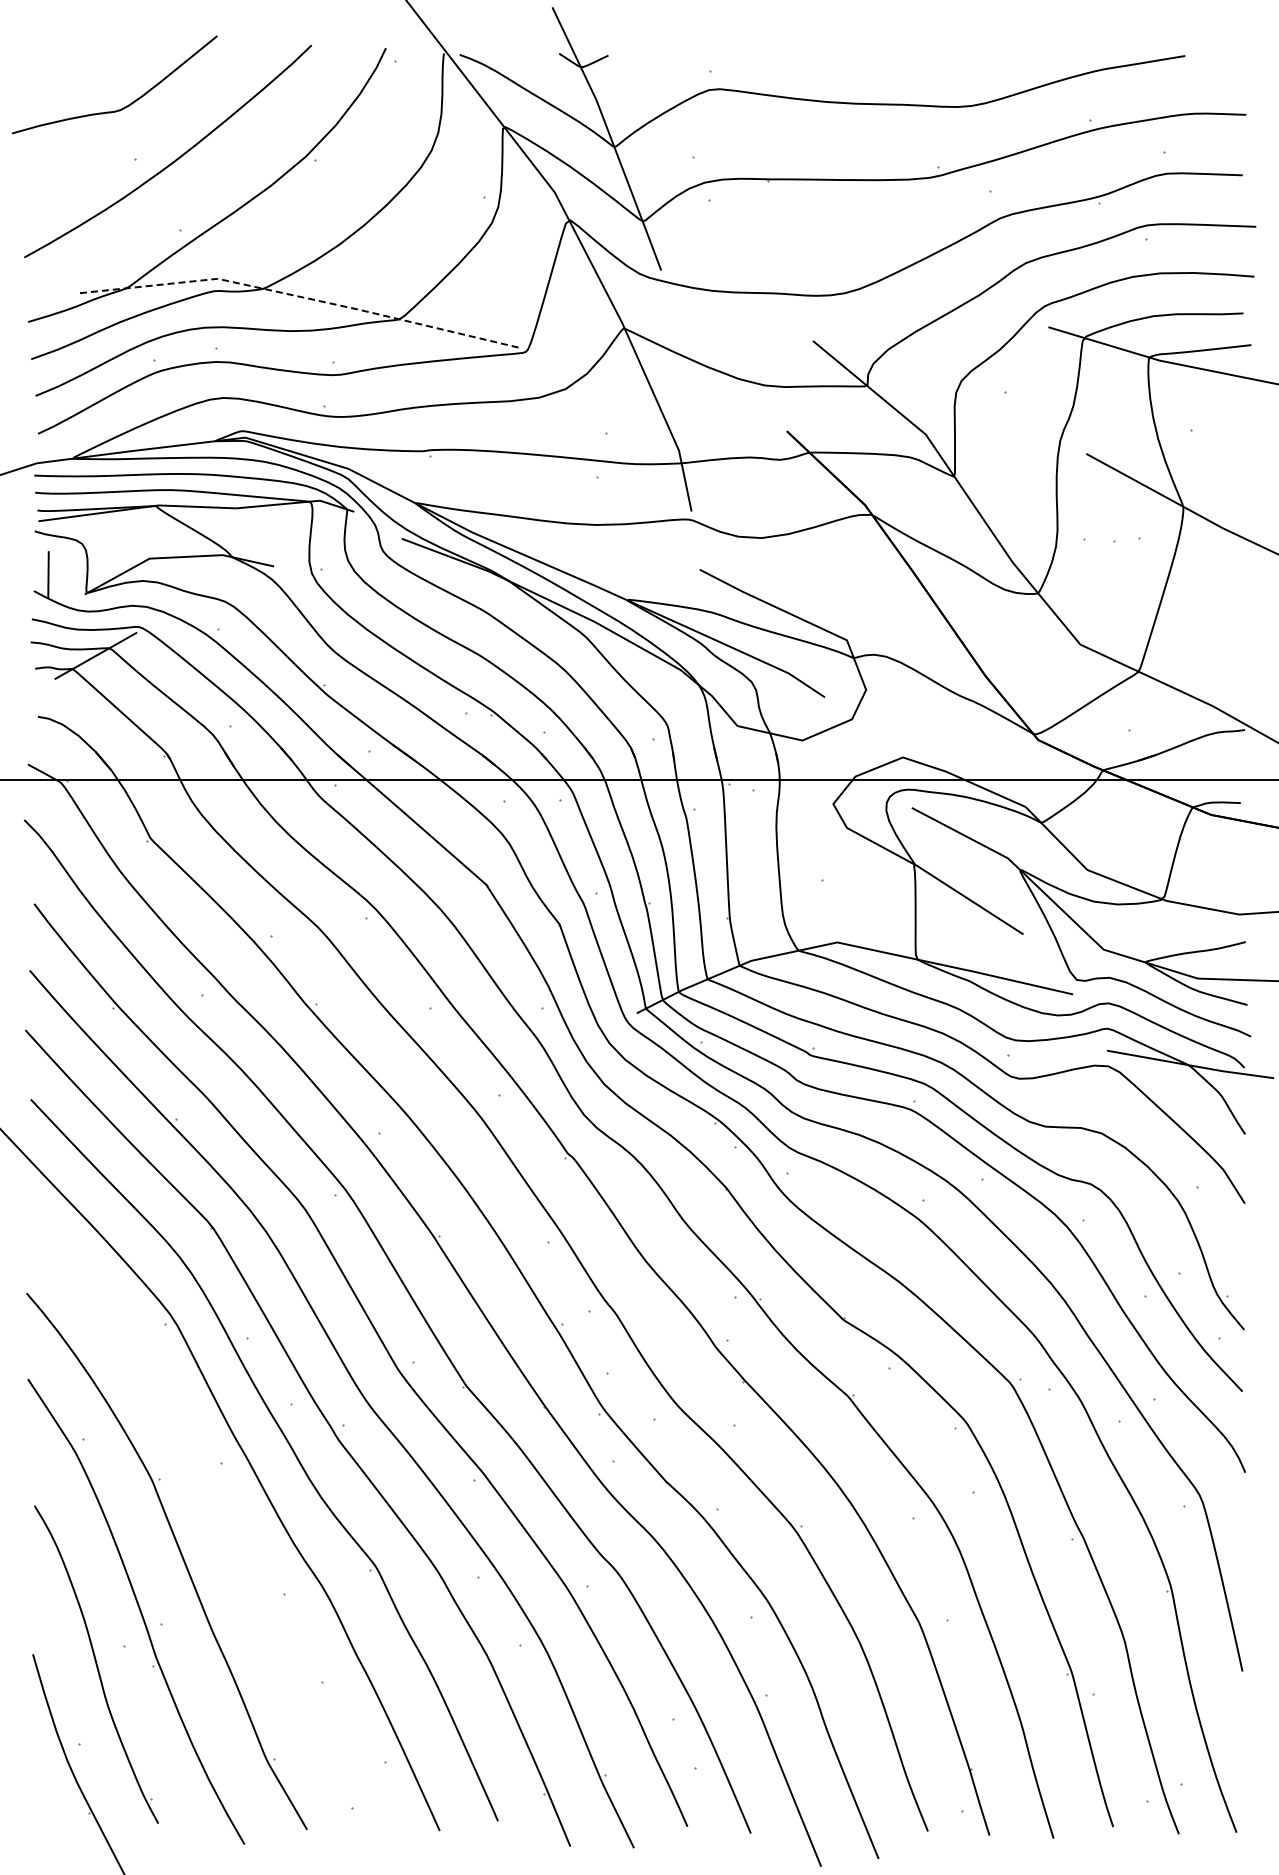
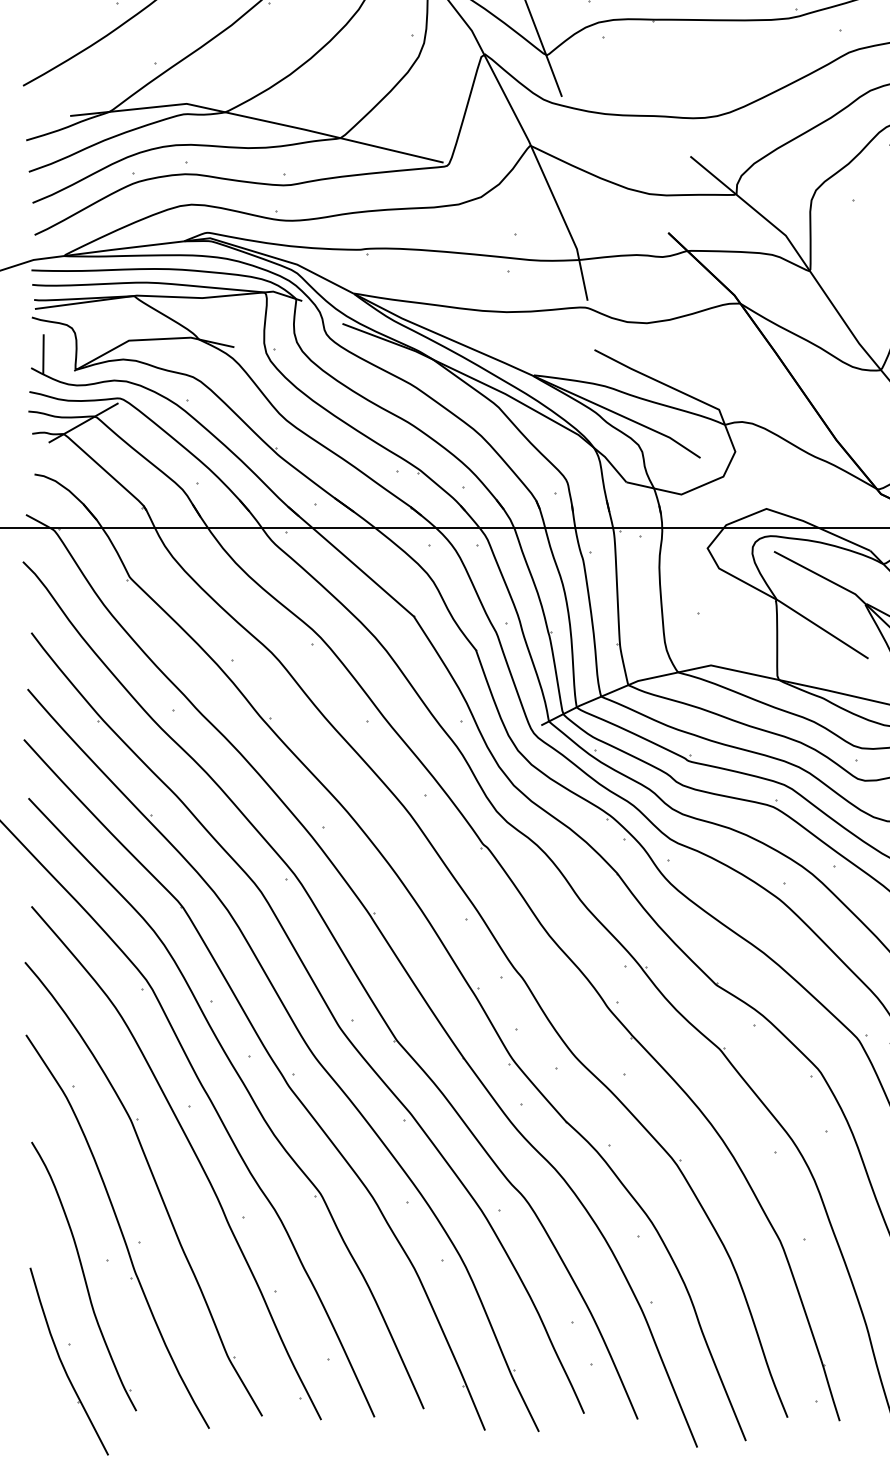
line: (302, 297) -> (258, 119), dashed -> solid
curve: (226, 1519) -> (194, 1153), added

